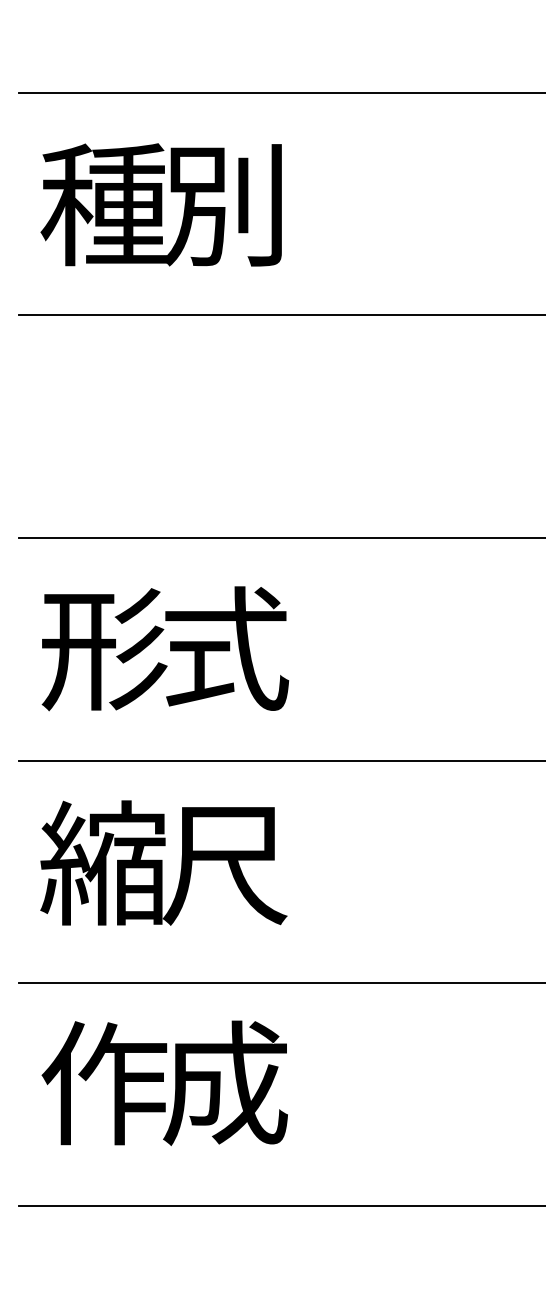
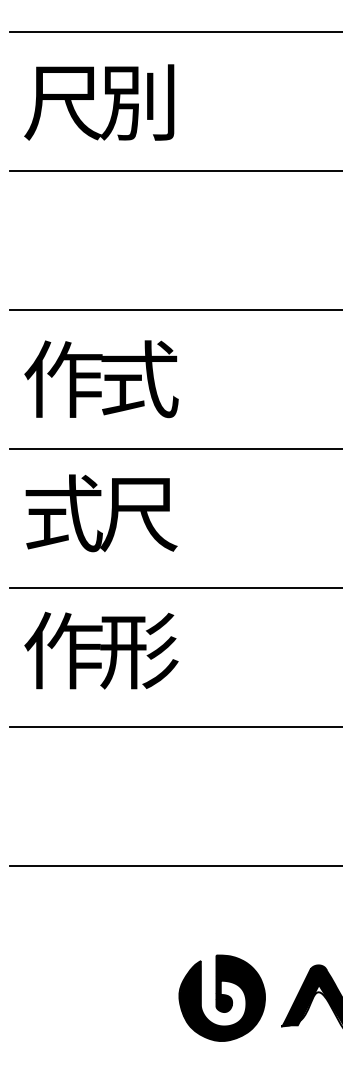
text: (102, 203) -> (62, 101), 種 -> 尺
text: (104, 649) -> (63, 379), 形 -> 作
text: (102, 863) -> (62, 513), 縮 -> 式
text: (226, 1083) -> (139, 650), 成 -> 形

